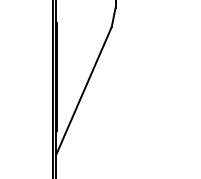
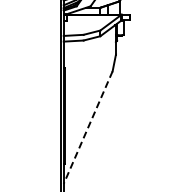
line: (83, 91) -> (87, 128), solid -> dashed

